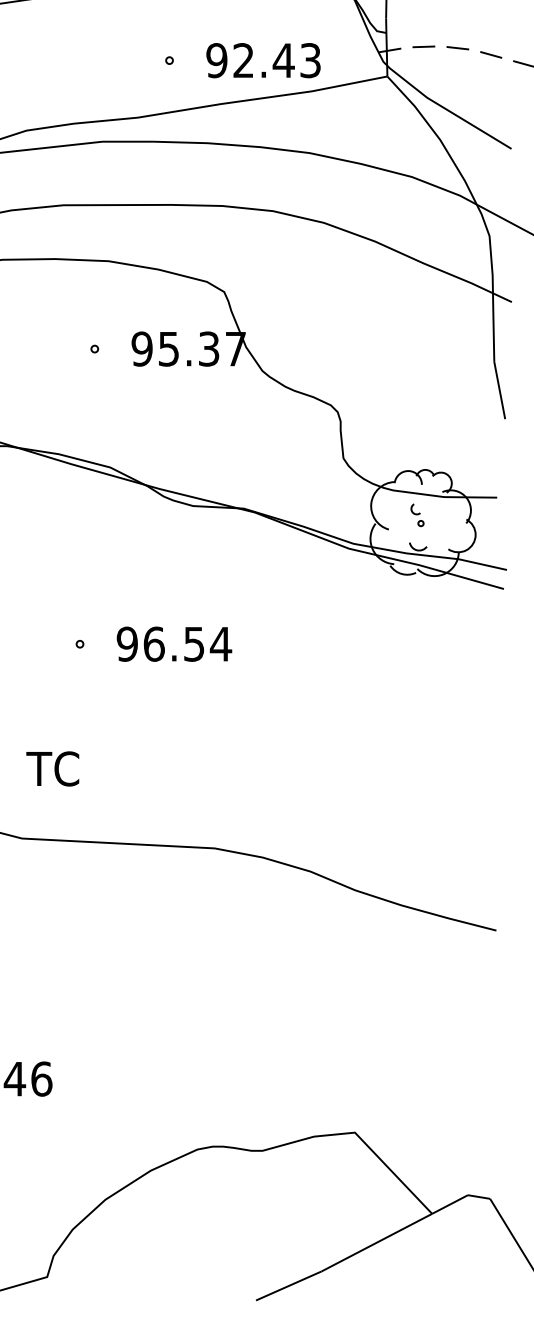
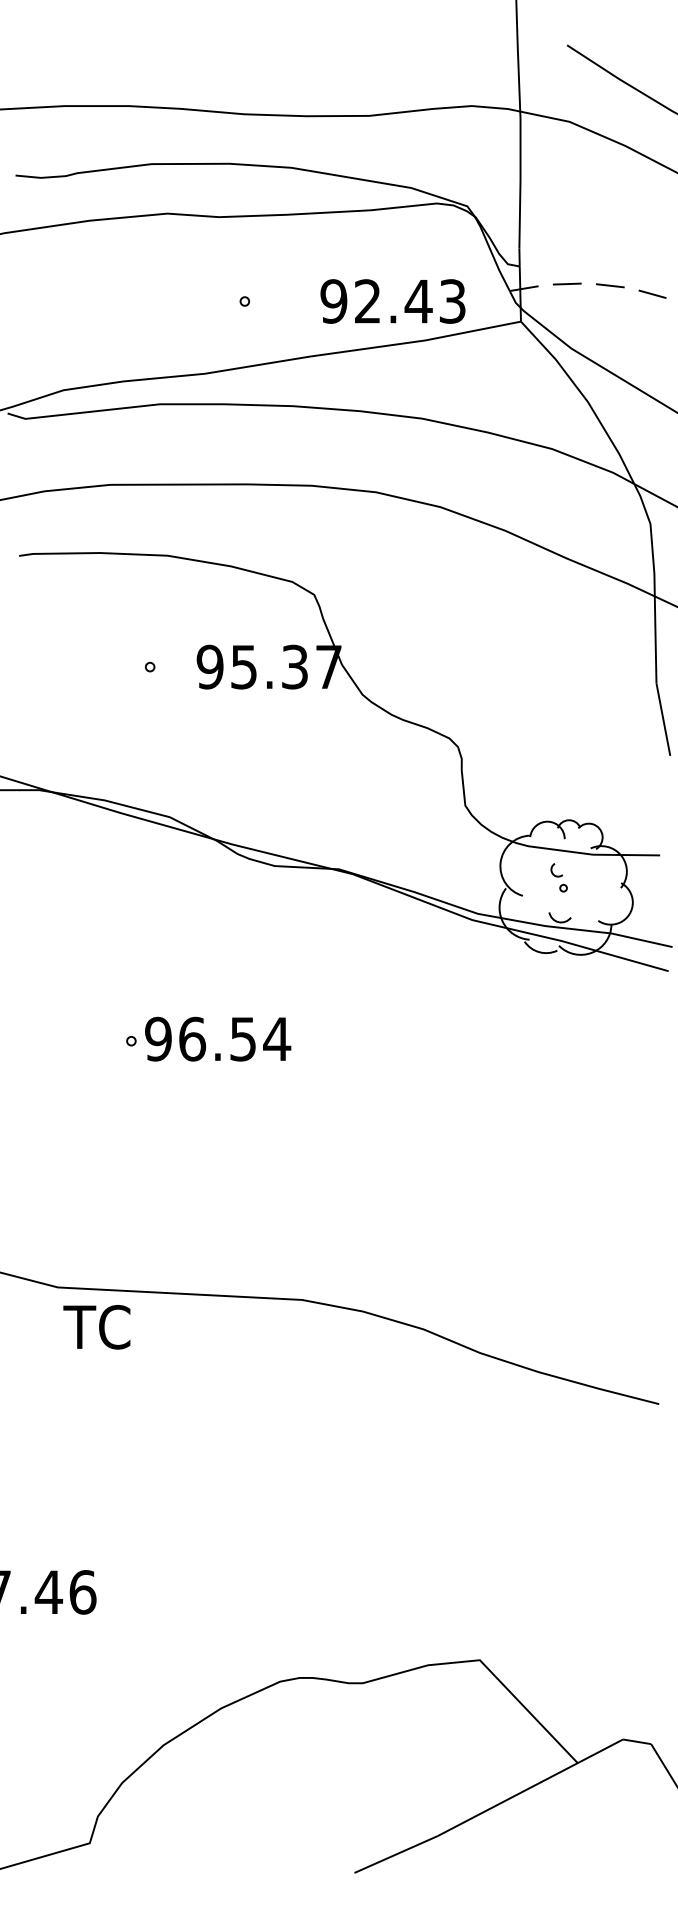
text: (263, 60) -> (392, 301), moved
text: (174, 643) -> (218, 1038), moved
text: (52, 769) -> (96, 1327), moved

